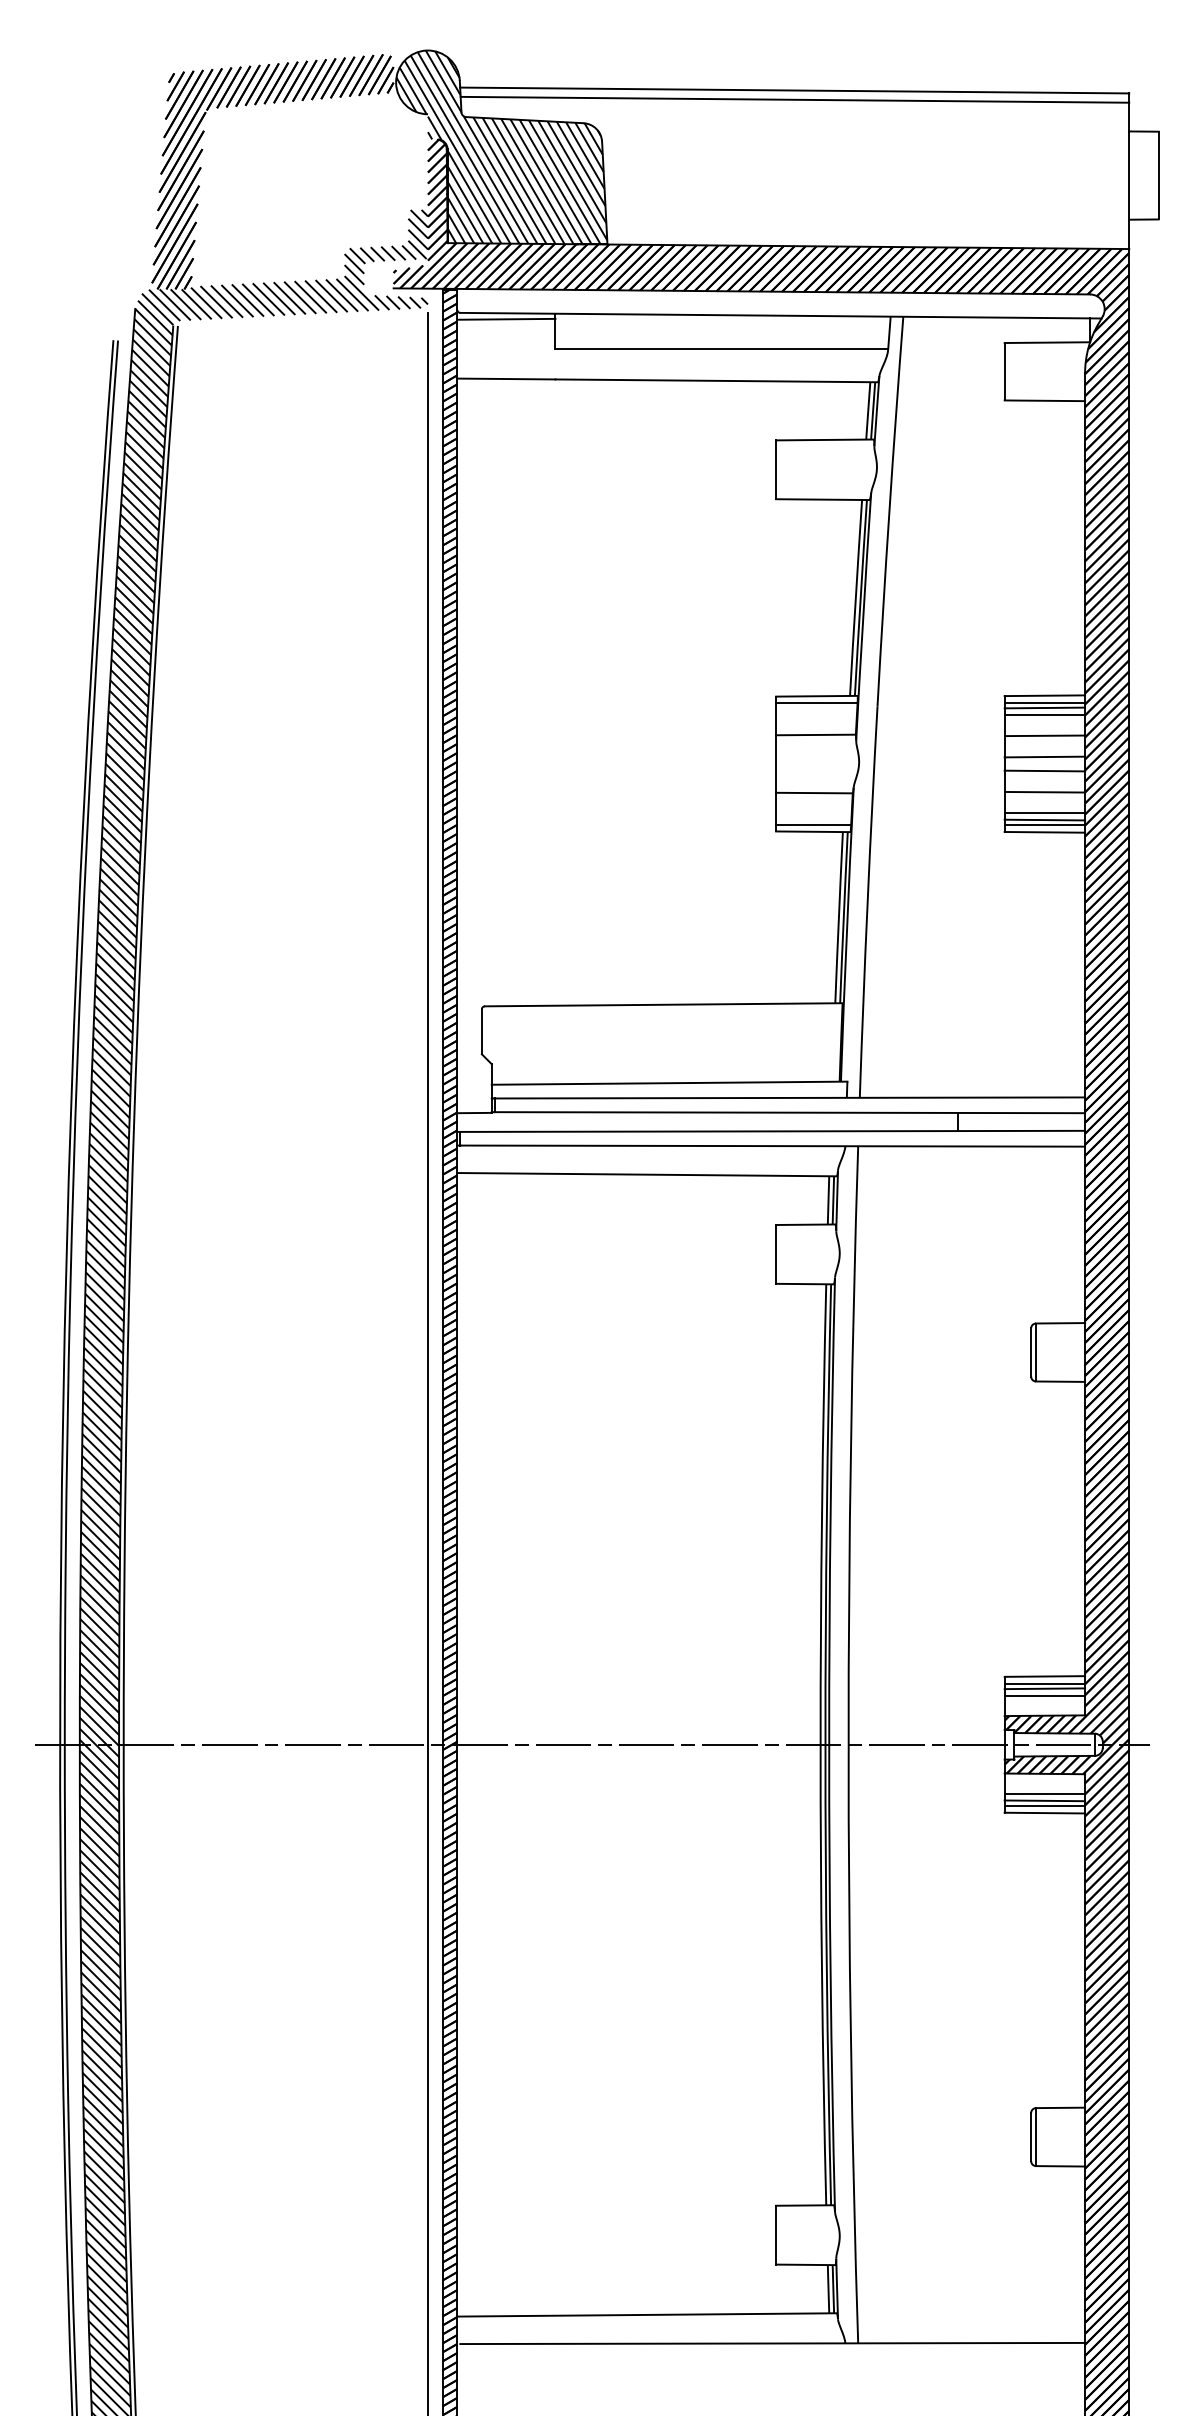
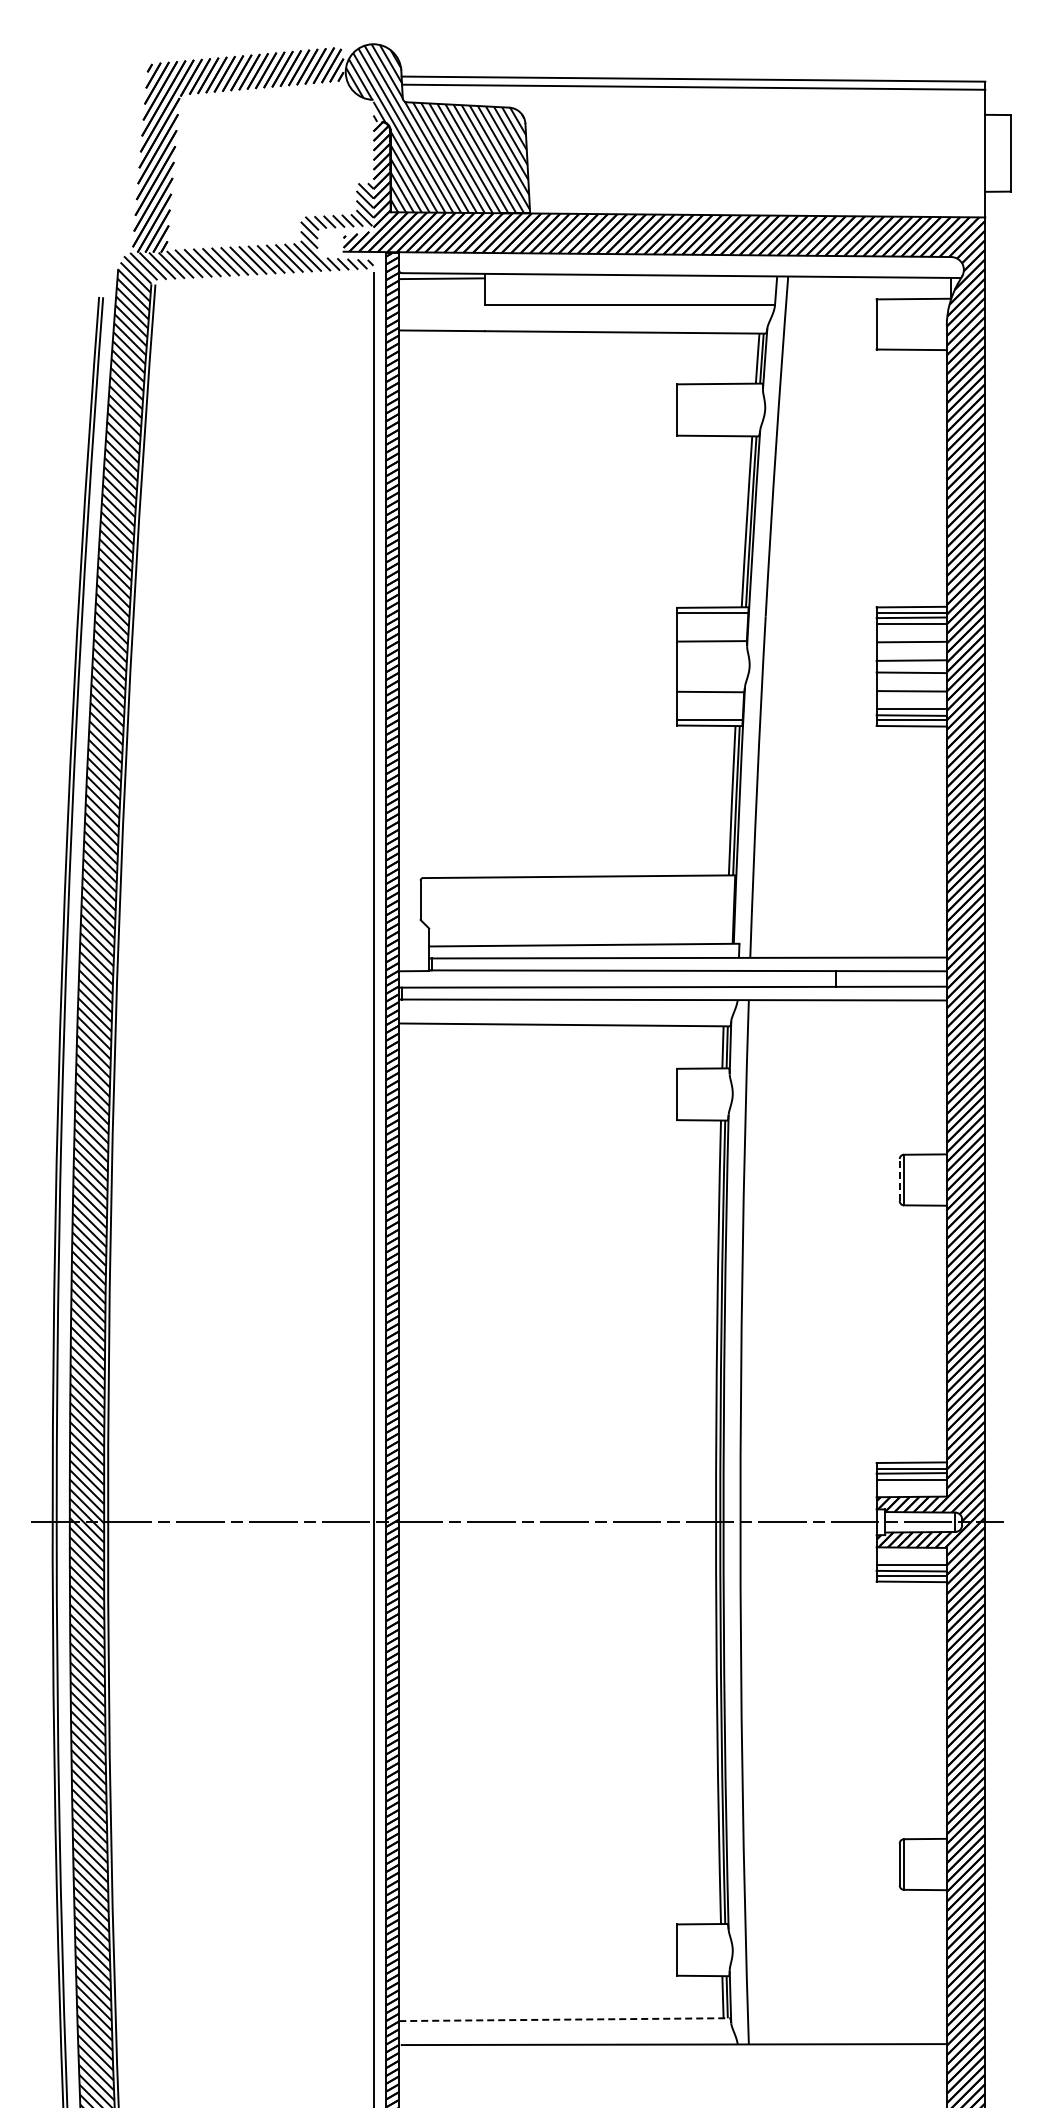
line: (1030, 1351) -> (899, 1179), solid -> dashed
line: (646, 2314) -> (564, 2019), solid -> dashed

